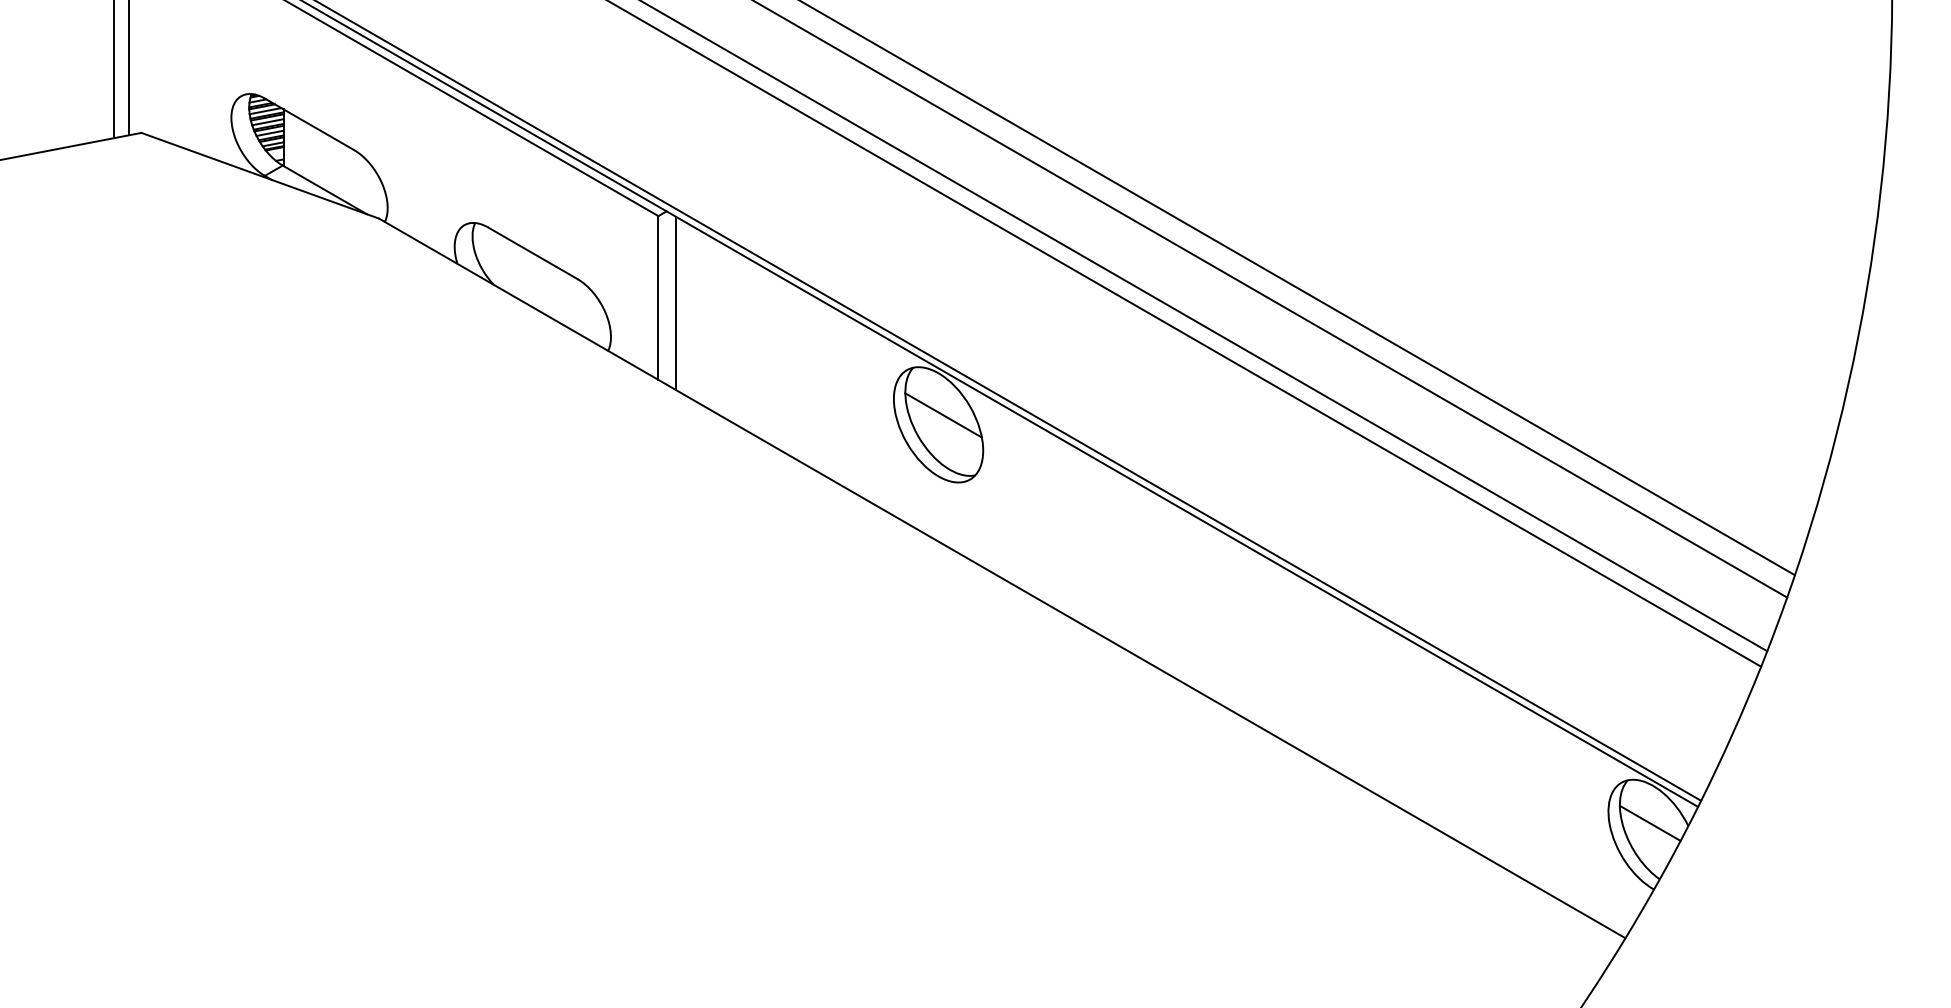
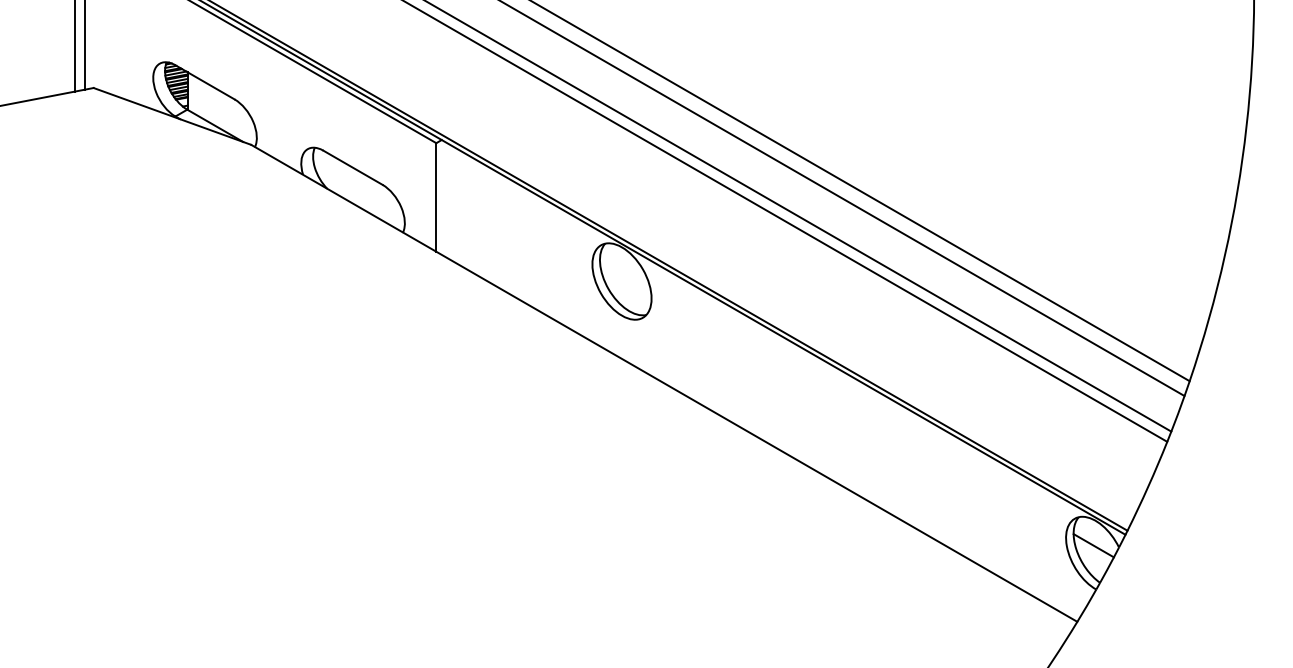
line: (676, 302) -> (448, 200), removed
line: (942, 414) -> (624, 274), removed

